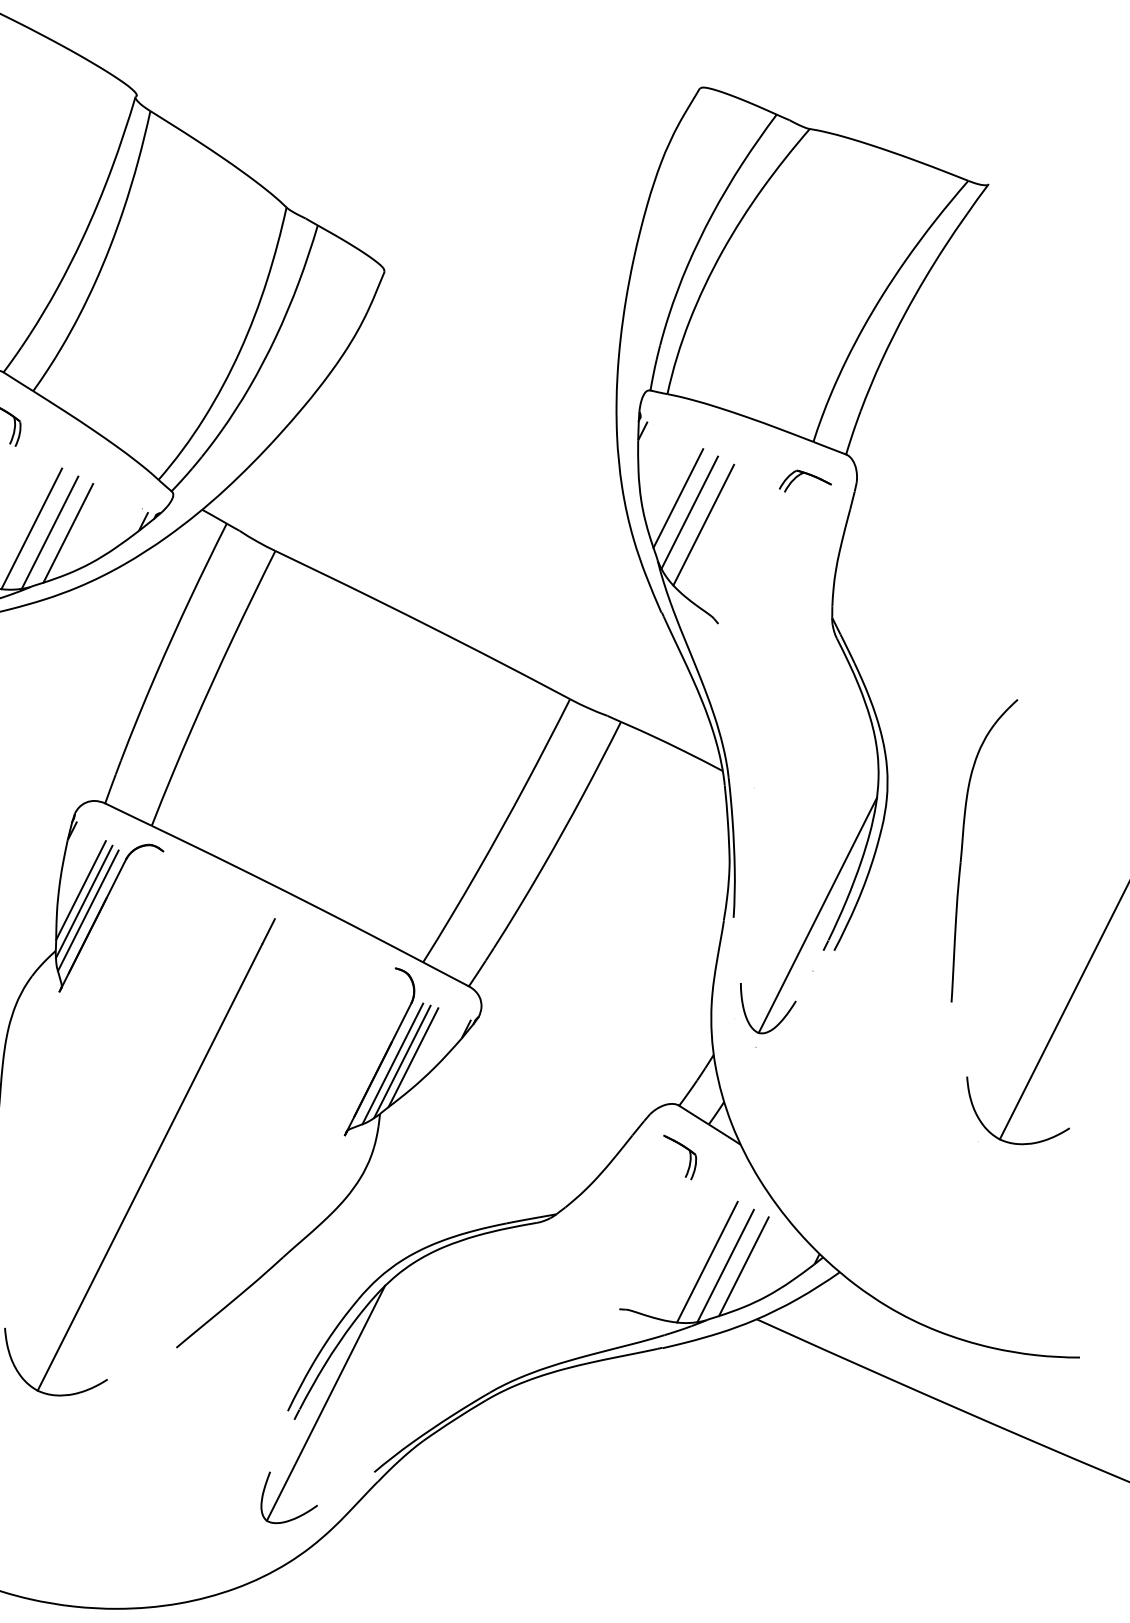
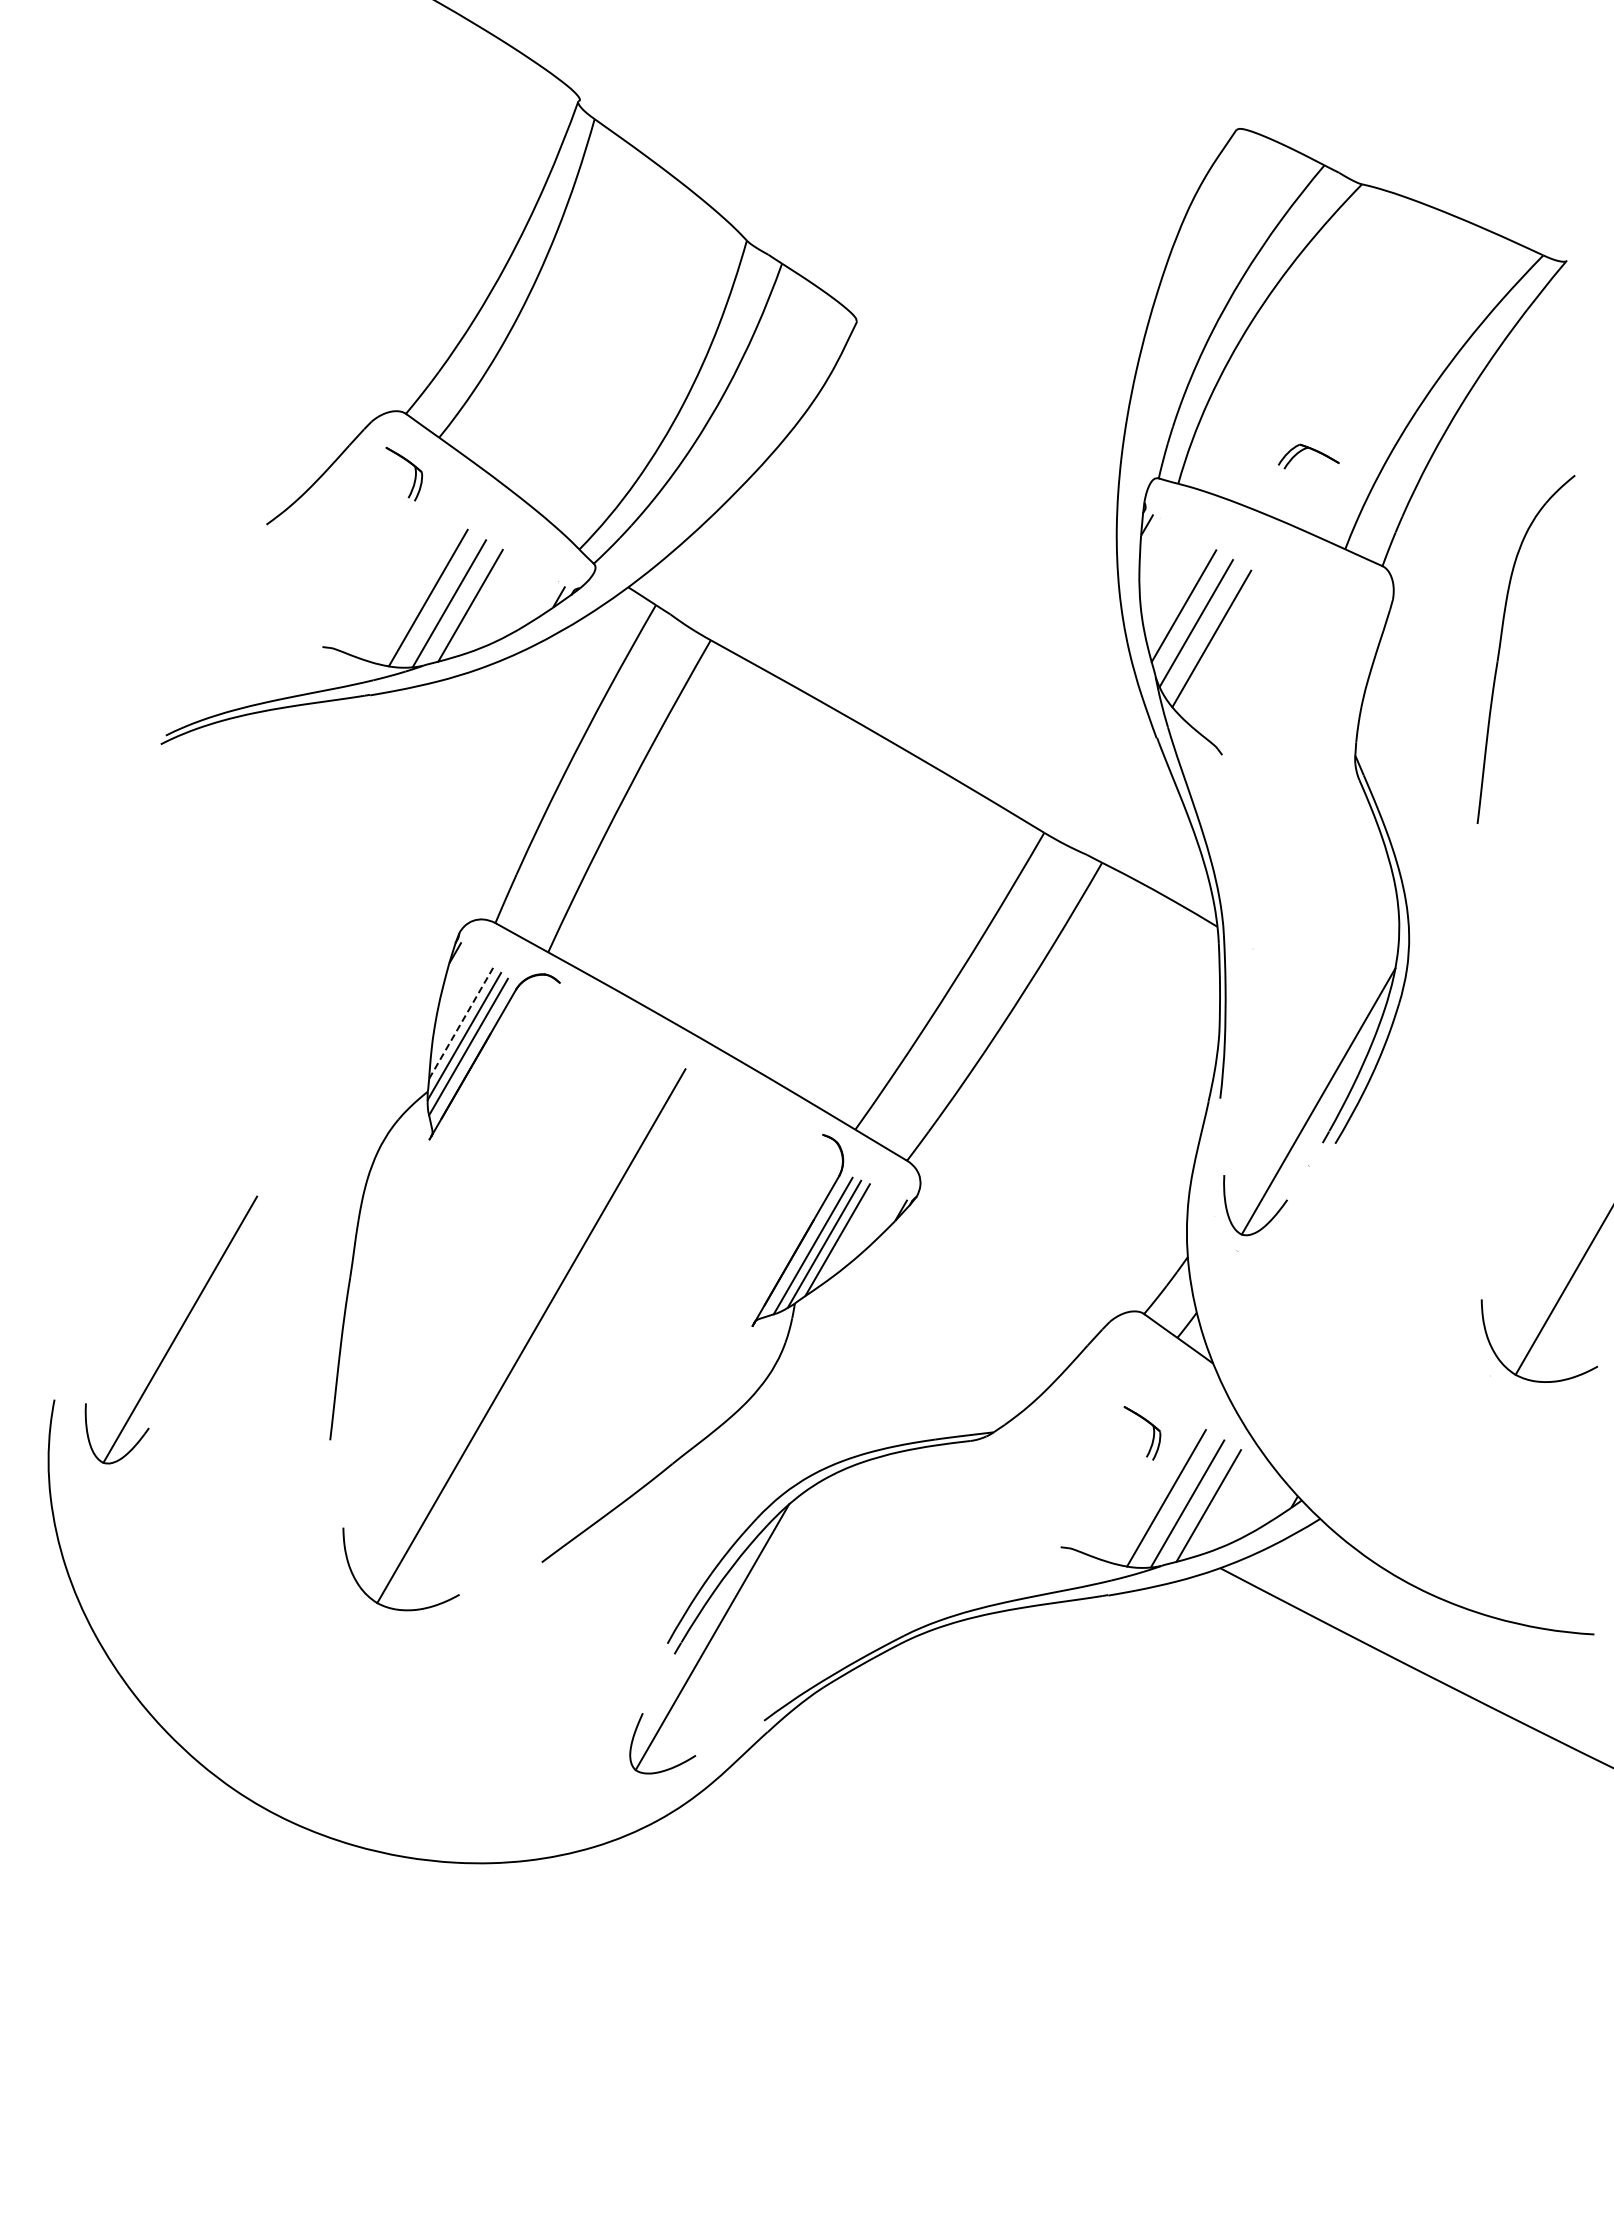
part: (805, 474) -> (1309, 449), moved
part: (963, 846) -> (1501, 643), moved
line: (81, 890) -> (461, 1022), solid -> dashed
part: (689, 1160) -> (1152, 1437), moved

